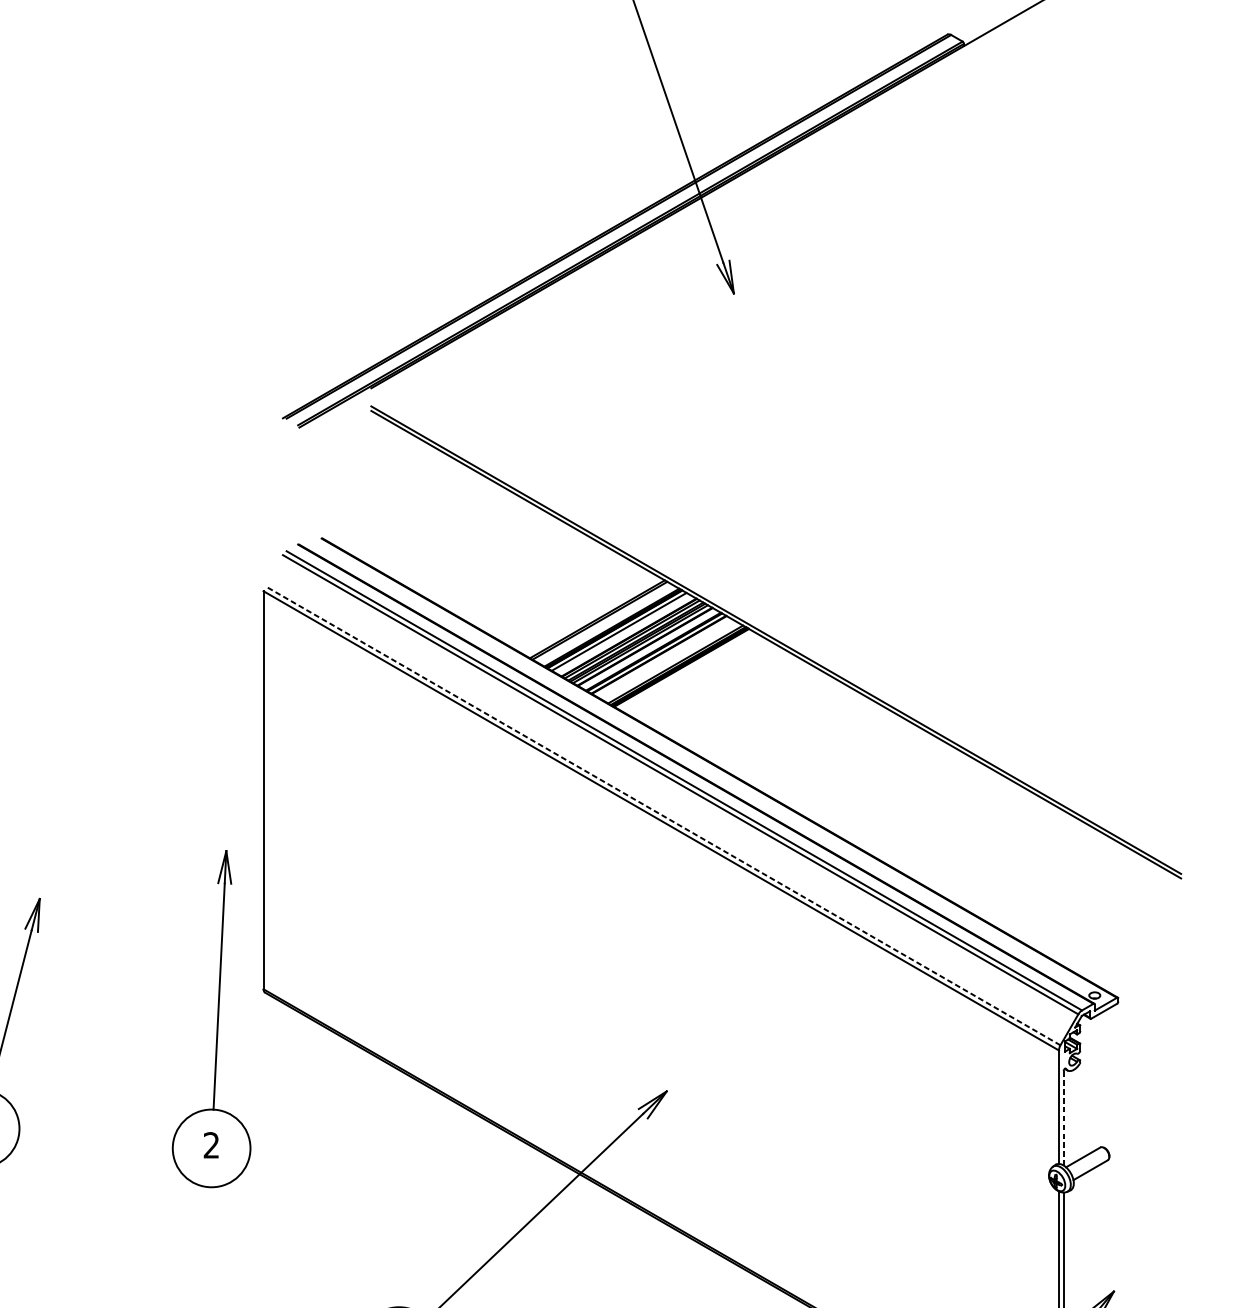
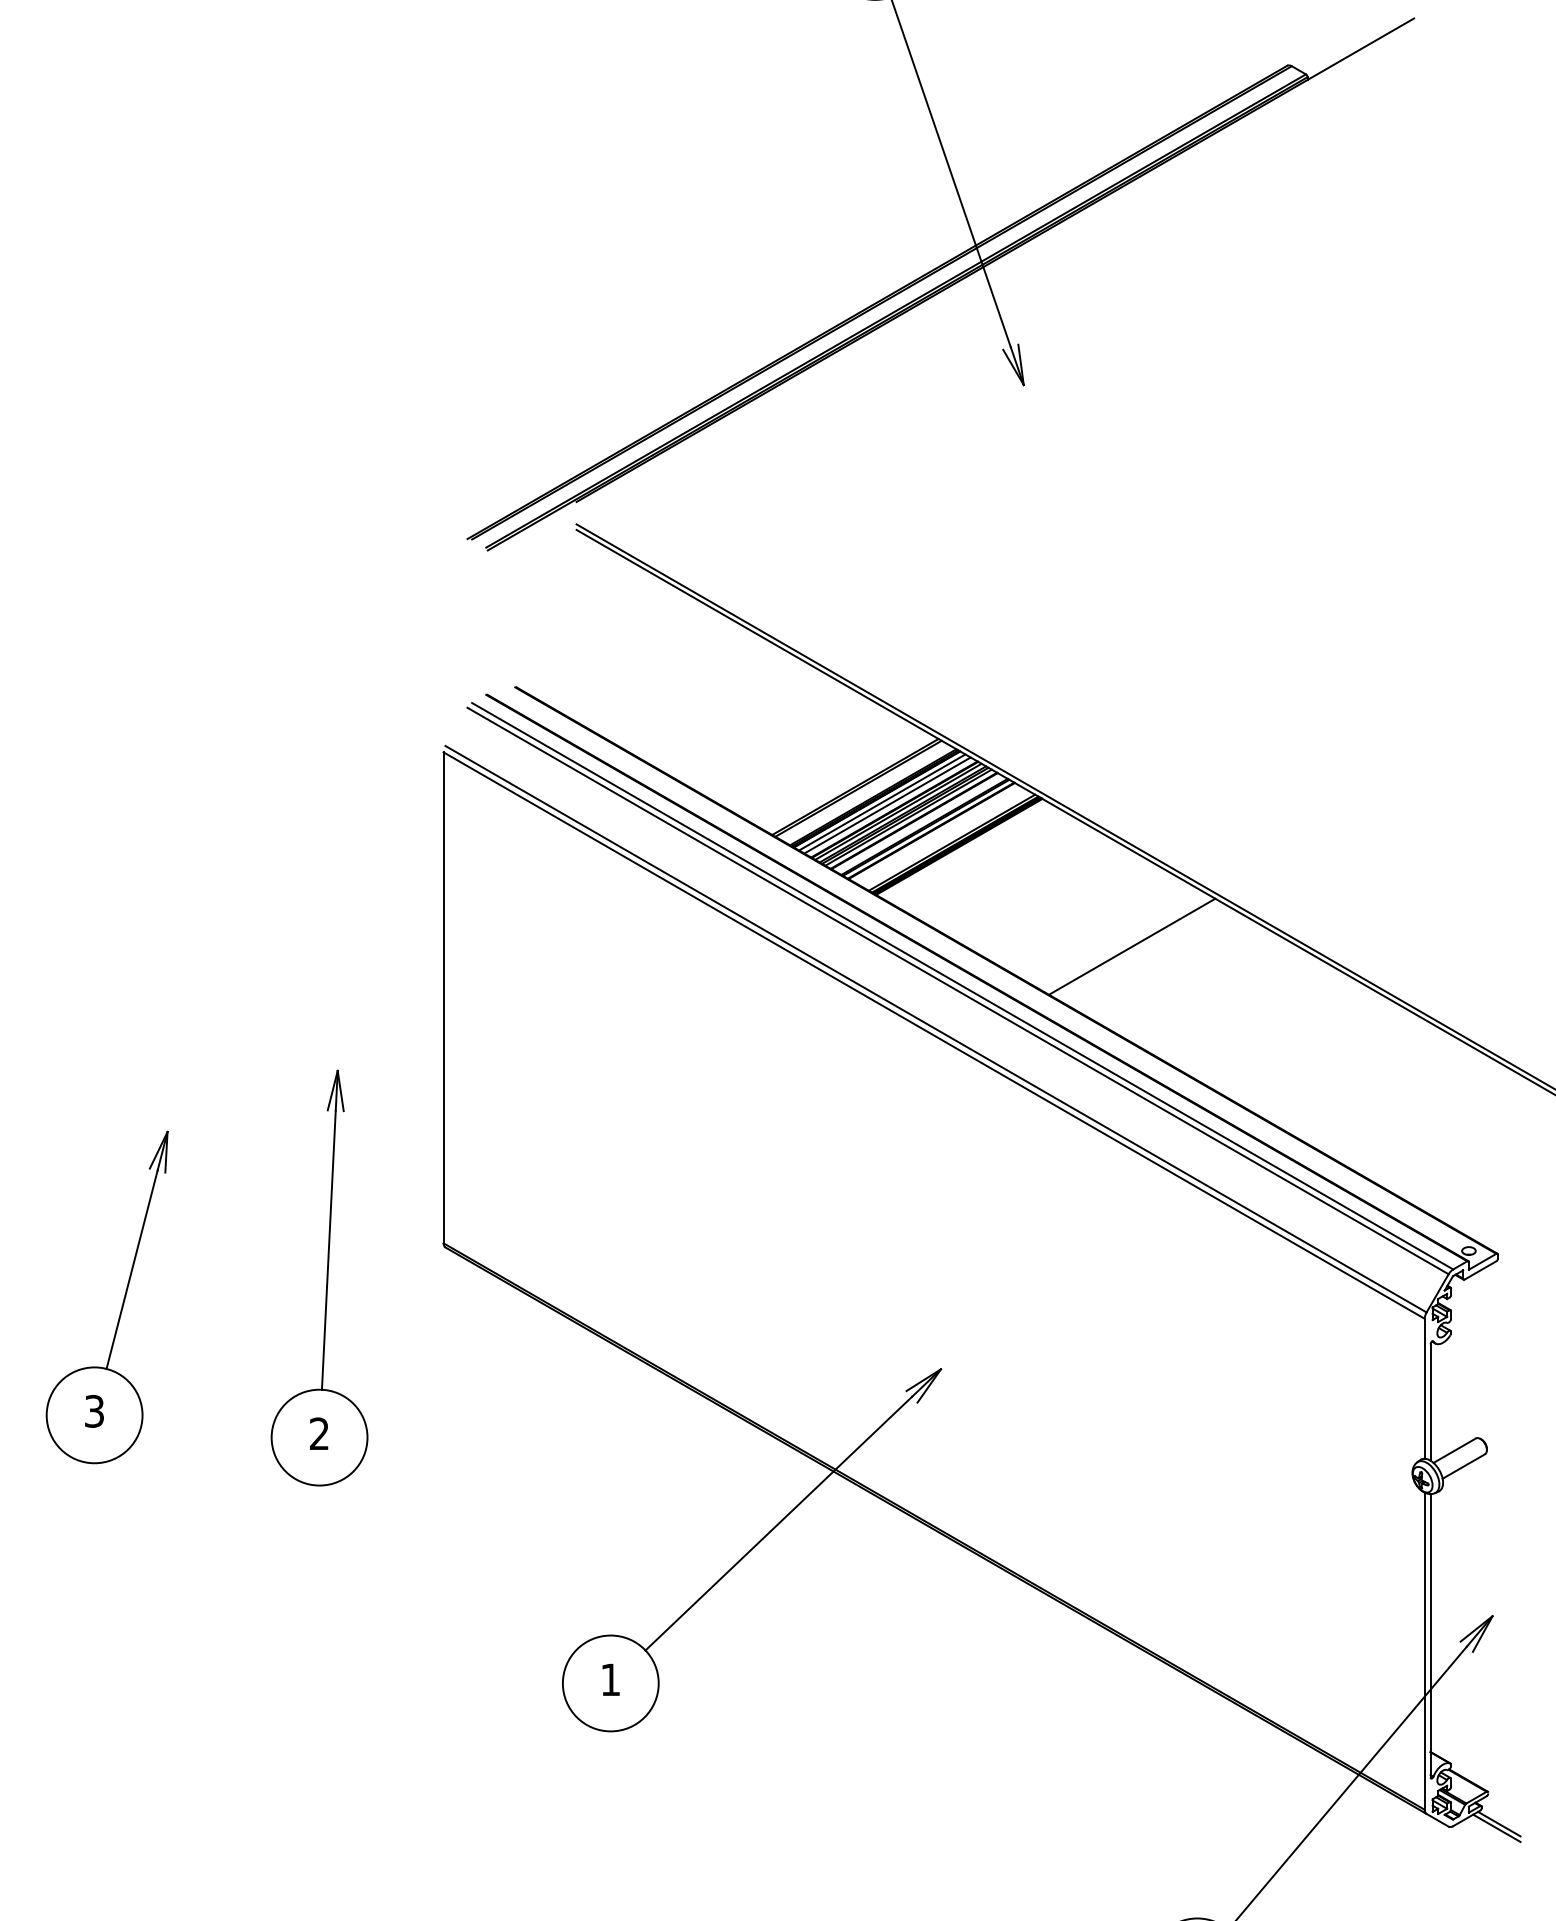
line: (623, 634) -> (887, 805), added
line: (822, 748) -> (1132, 946), added
line: (662, 815) -> (935, 1028), dashed -> solid
part: (217, 1018) -> (326, 1277), moved
line: (1063, 1118) -> (1430, 1402), dashed -> solid

